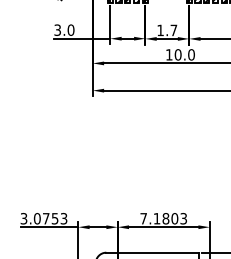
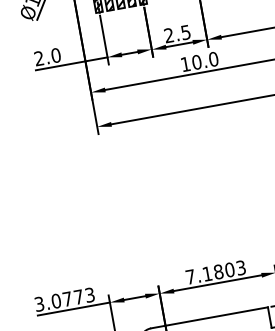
text: (57, 30) -> (39, 59), 3.0 -> 2.0
text: (167, 30) -> (177, 34), 1.7 -> 2.5
text: (54, 218) -> (77, 296), 3.0753 -> 3.0773

